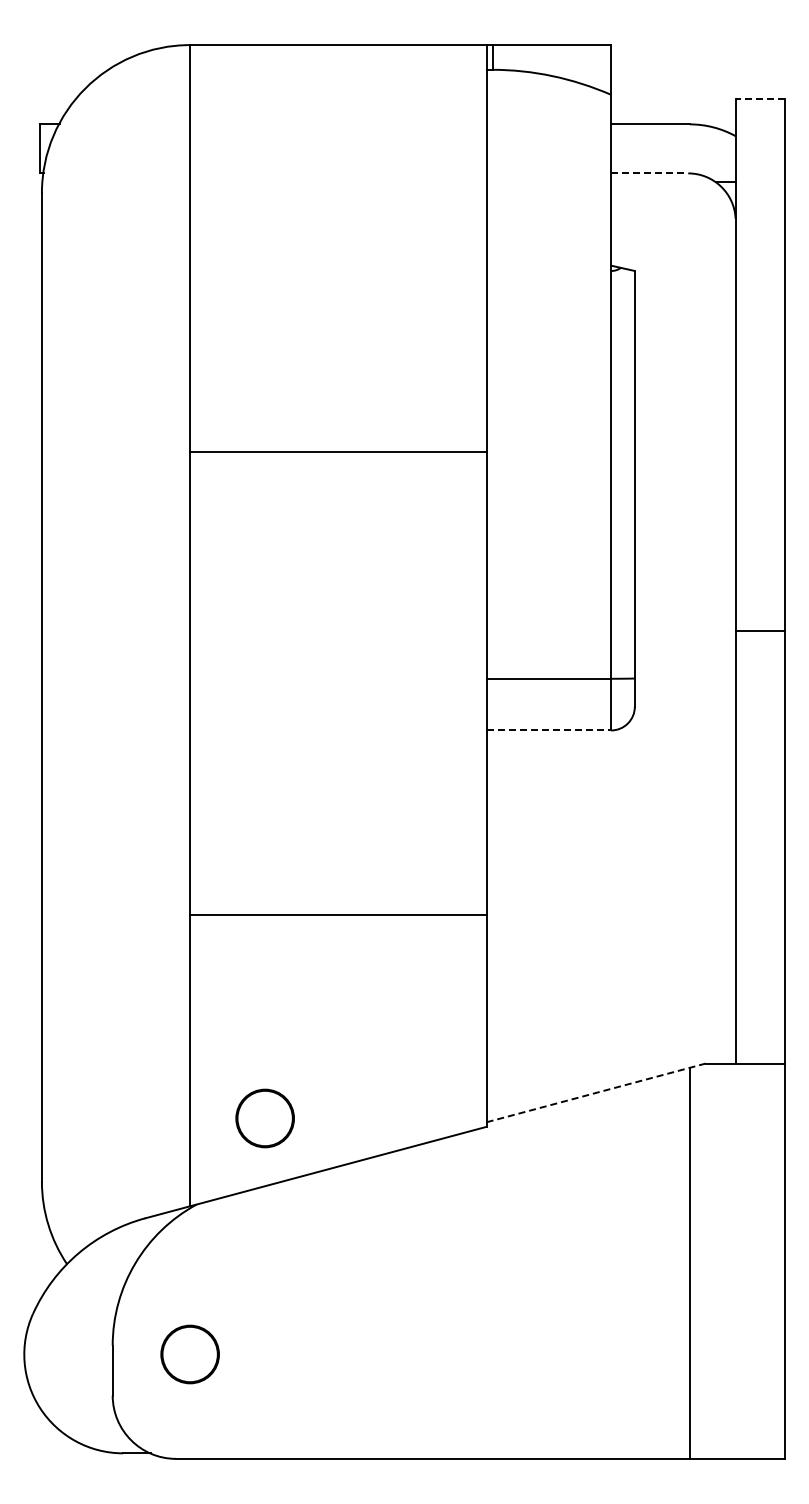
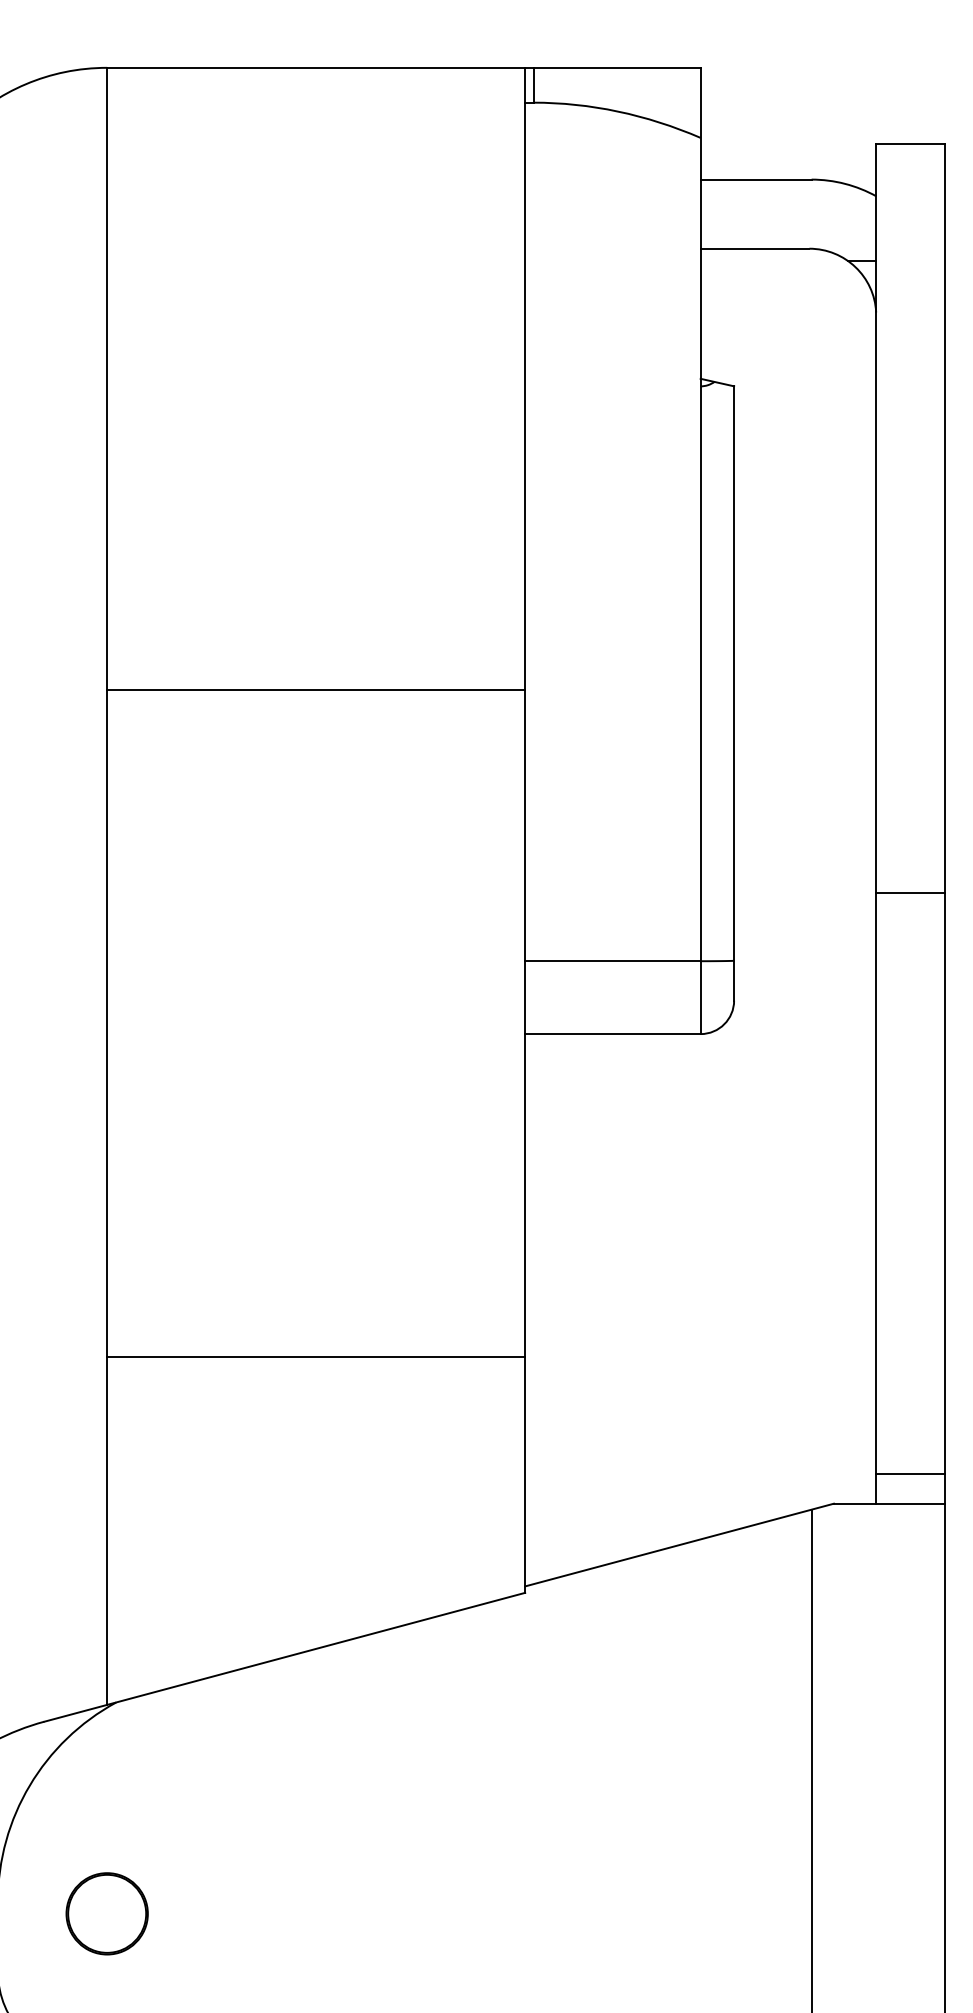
line: (760, 99) -> (911, 144), dashed -> solid
line: (649, 173) -> (754, 248), dashed -> solid
line: (338, 452) -> (316, 690), moved
line: (549, 730) -> (613, 1034), dashed -> solid
line: (338, 915) -> (316, 1356), moved
line: (759, 1042) -> (909, 1473), added
line: (596, 1092) -> (680, 1544), dashed -> solid
part: (264, 1118) -> (211, 1581), removed

